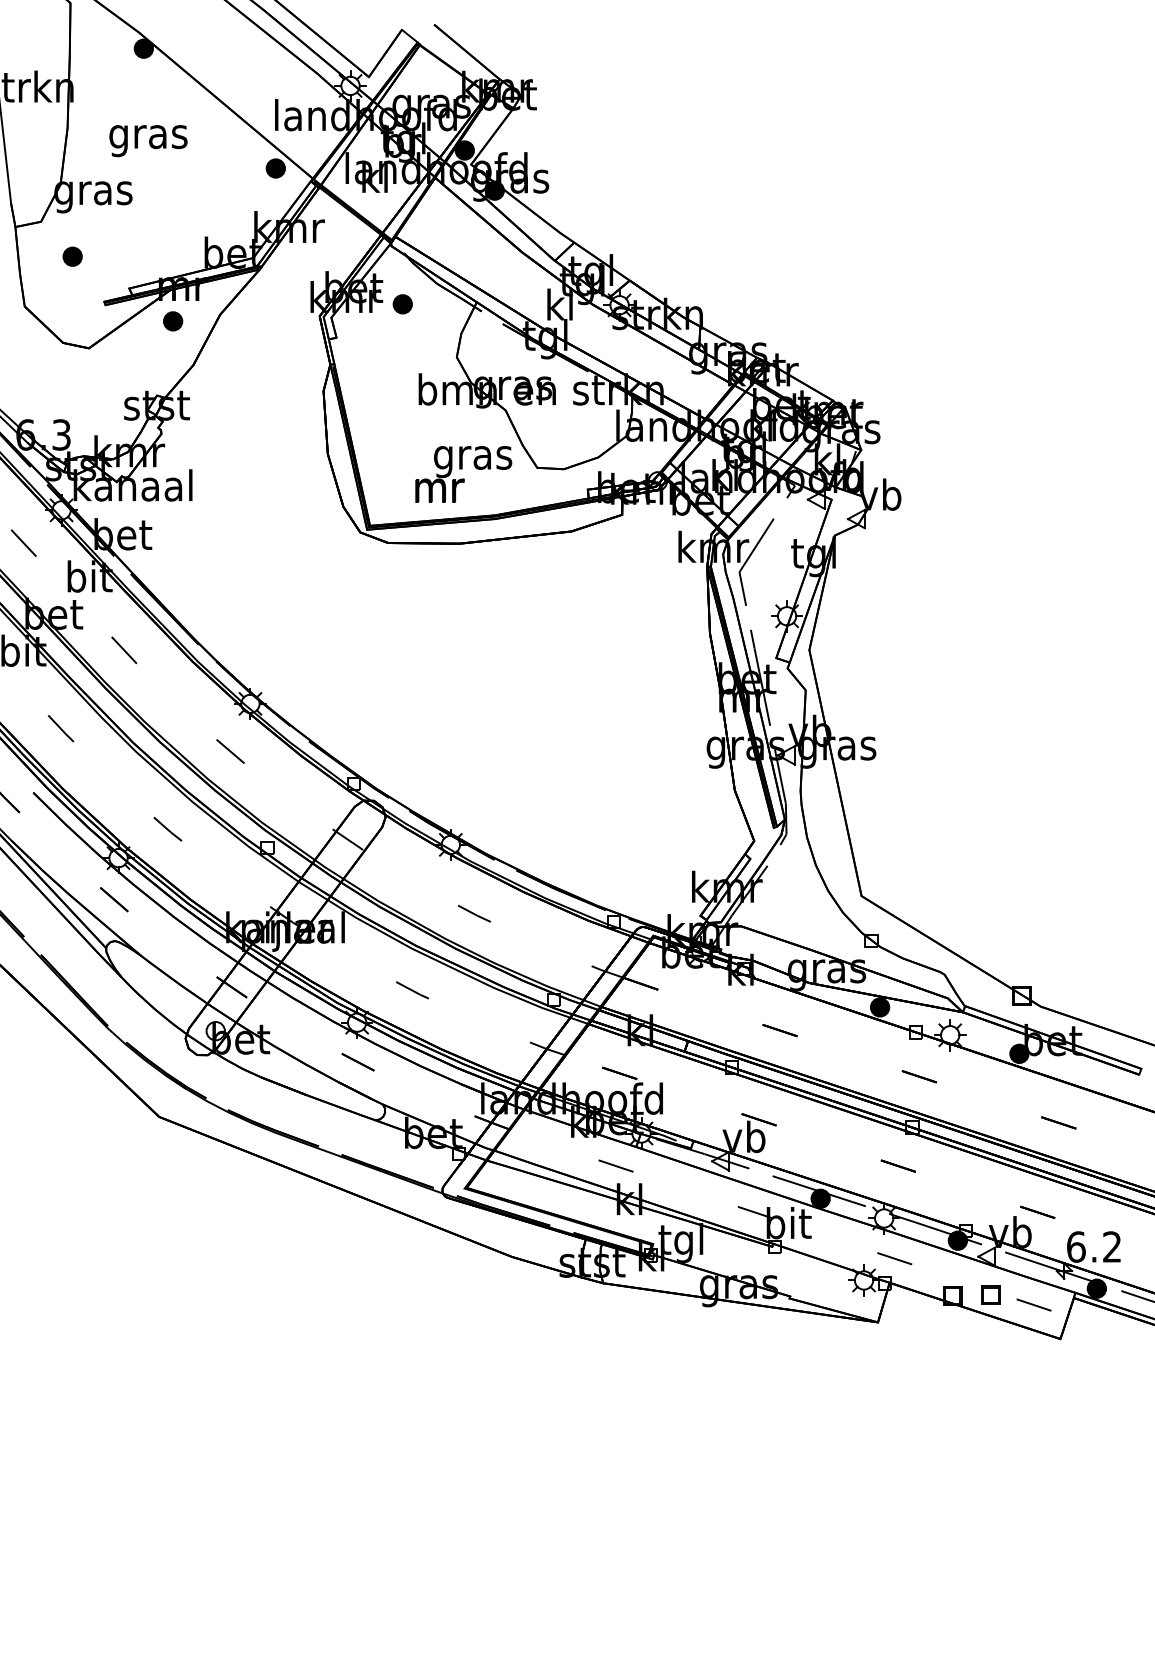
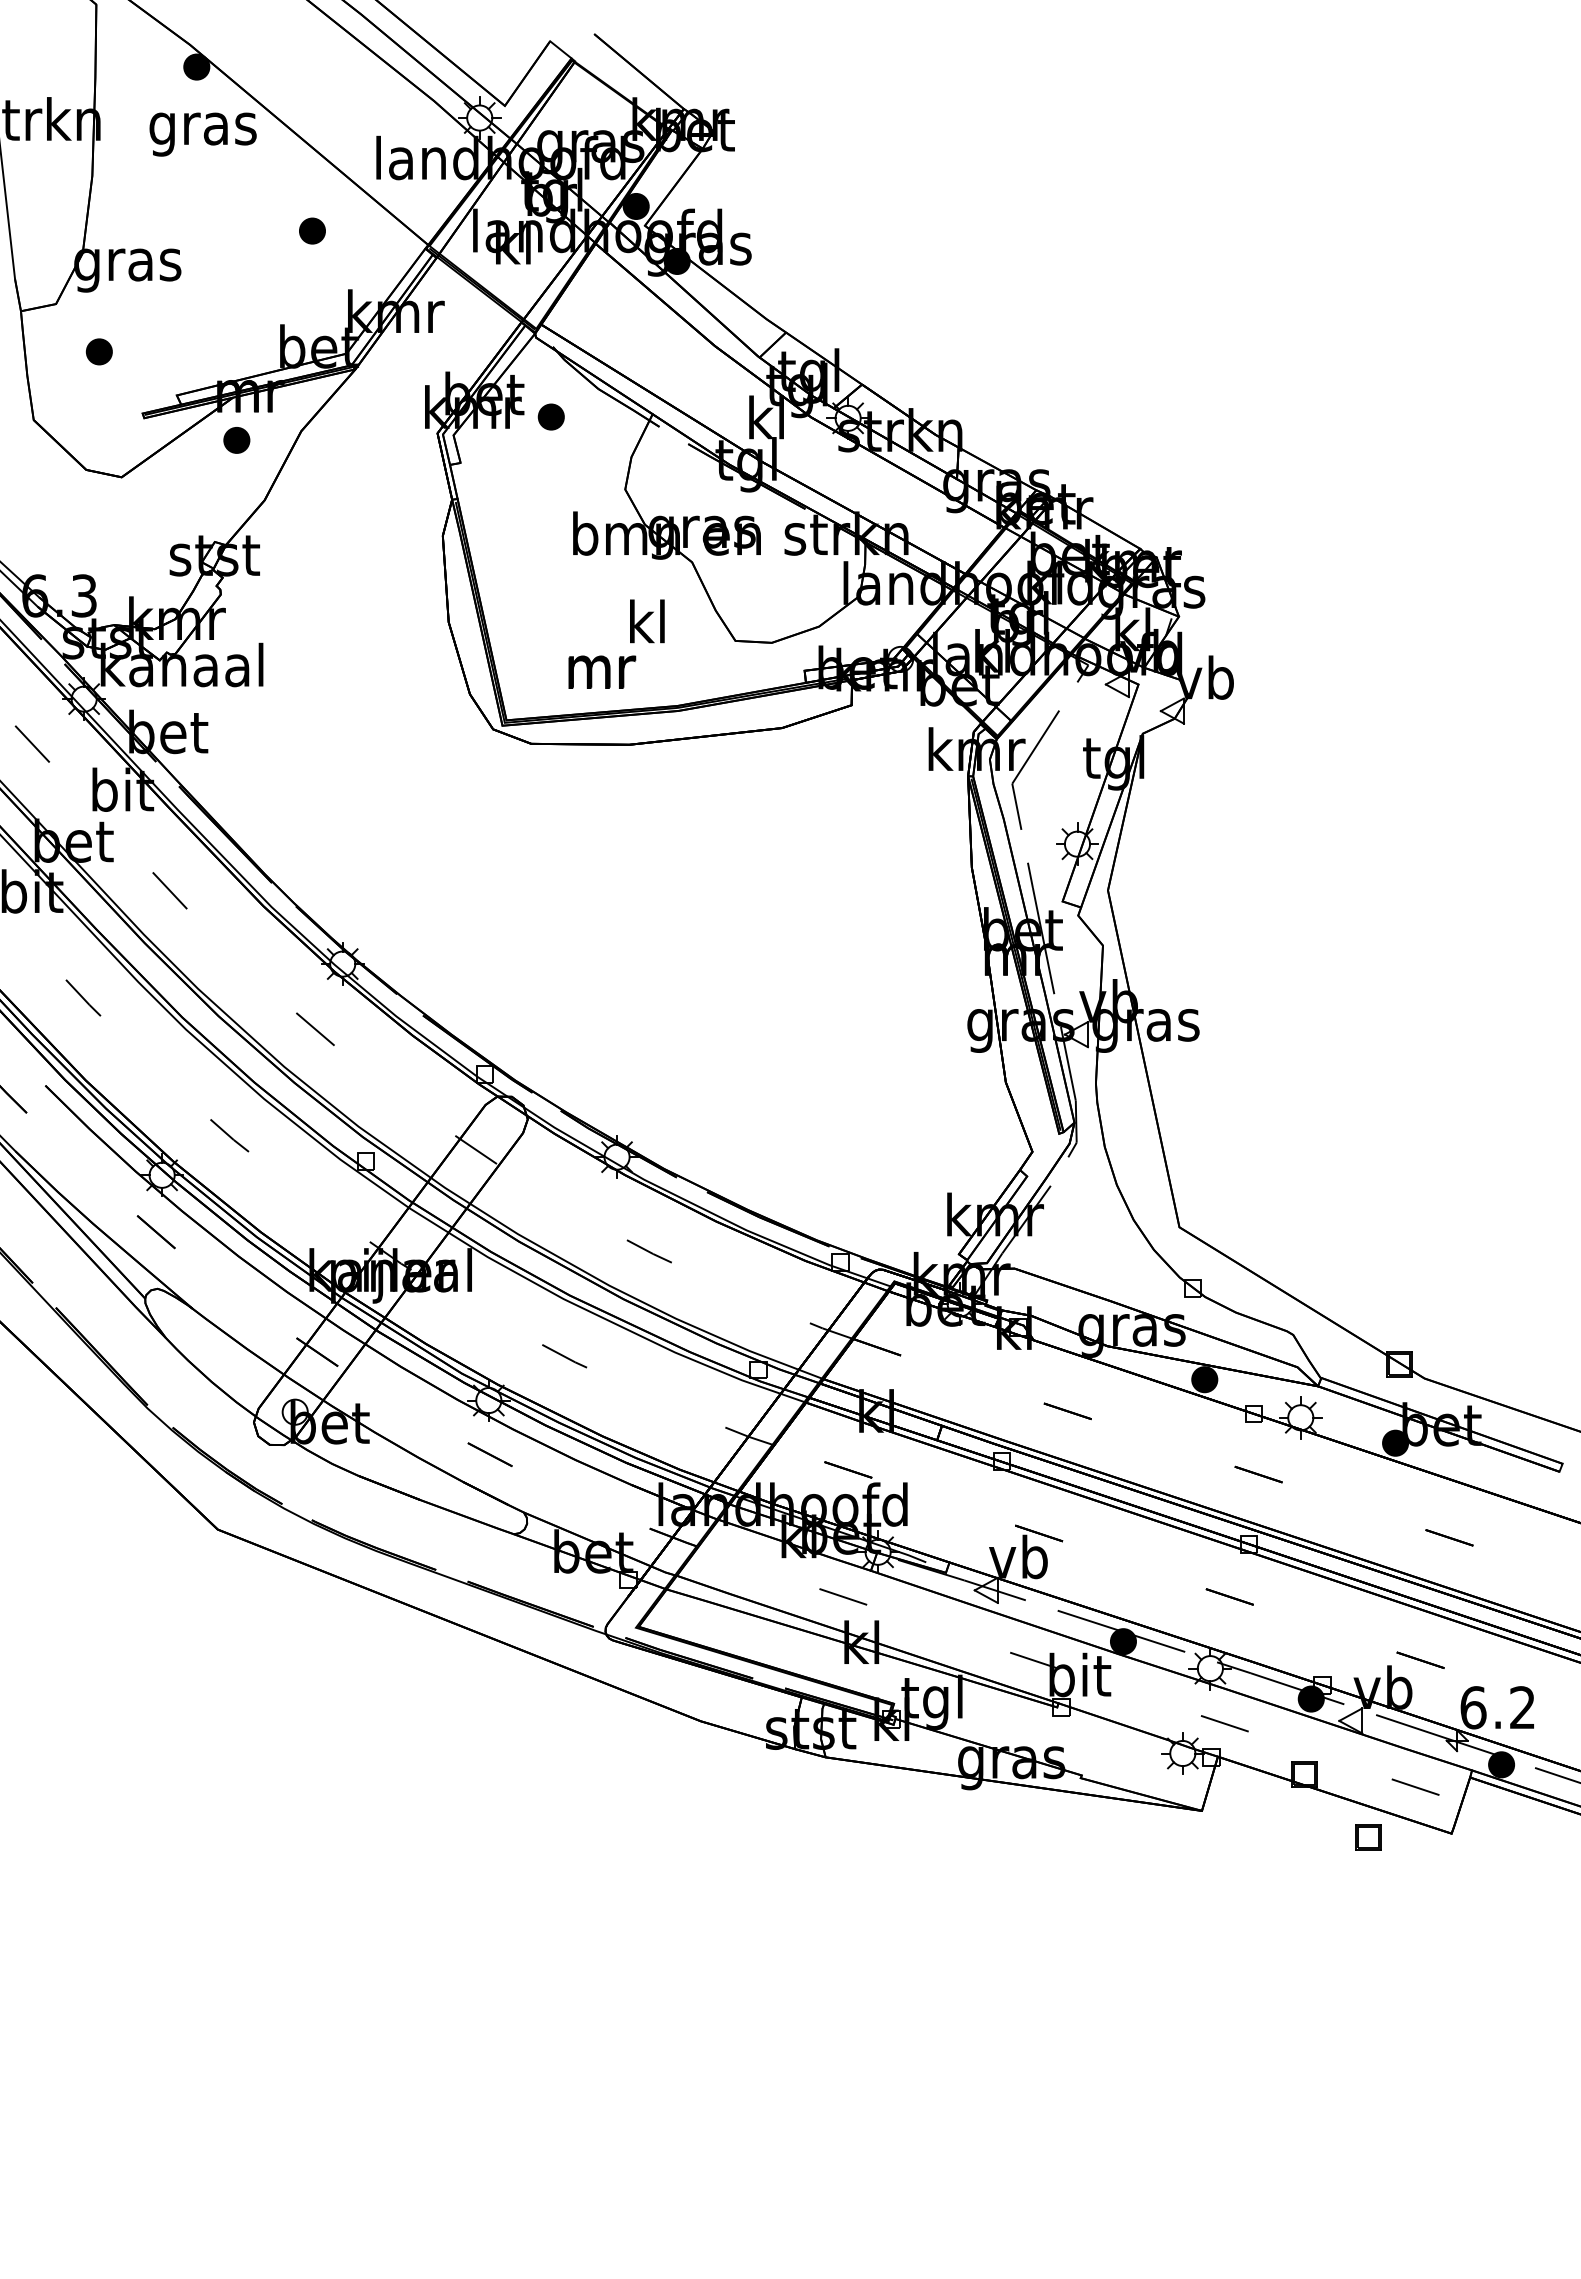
text: (148, 141) -> (202, 134), moved
part: (275, 168) -> (312, 230), moved
text: (473, 457) -> (647, 626), gras -> kl
part: (990, 1295) -> (1368, 1837), moved

